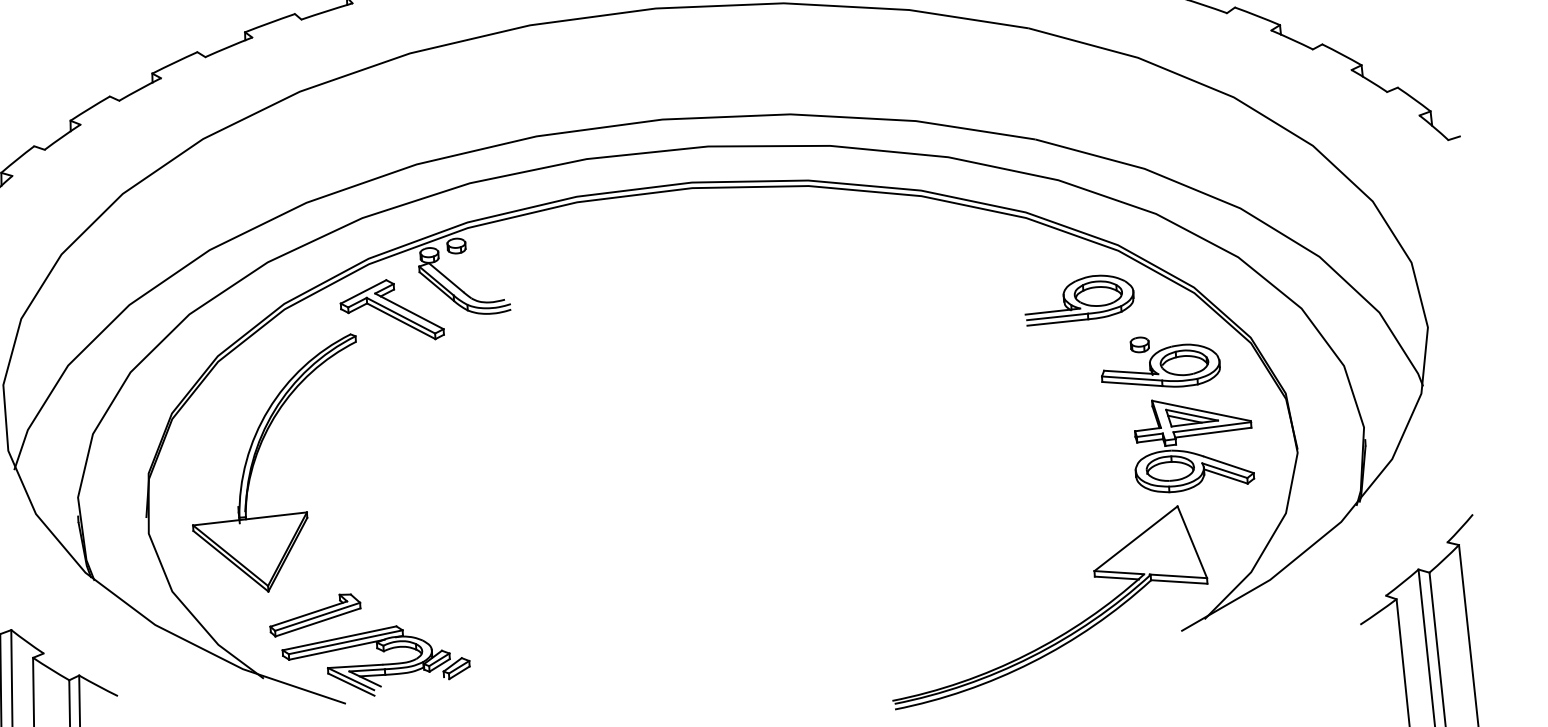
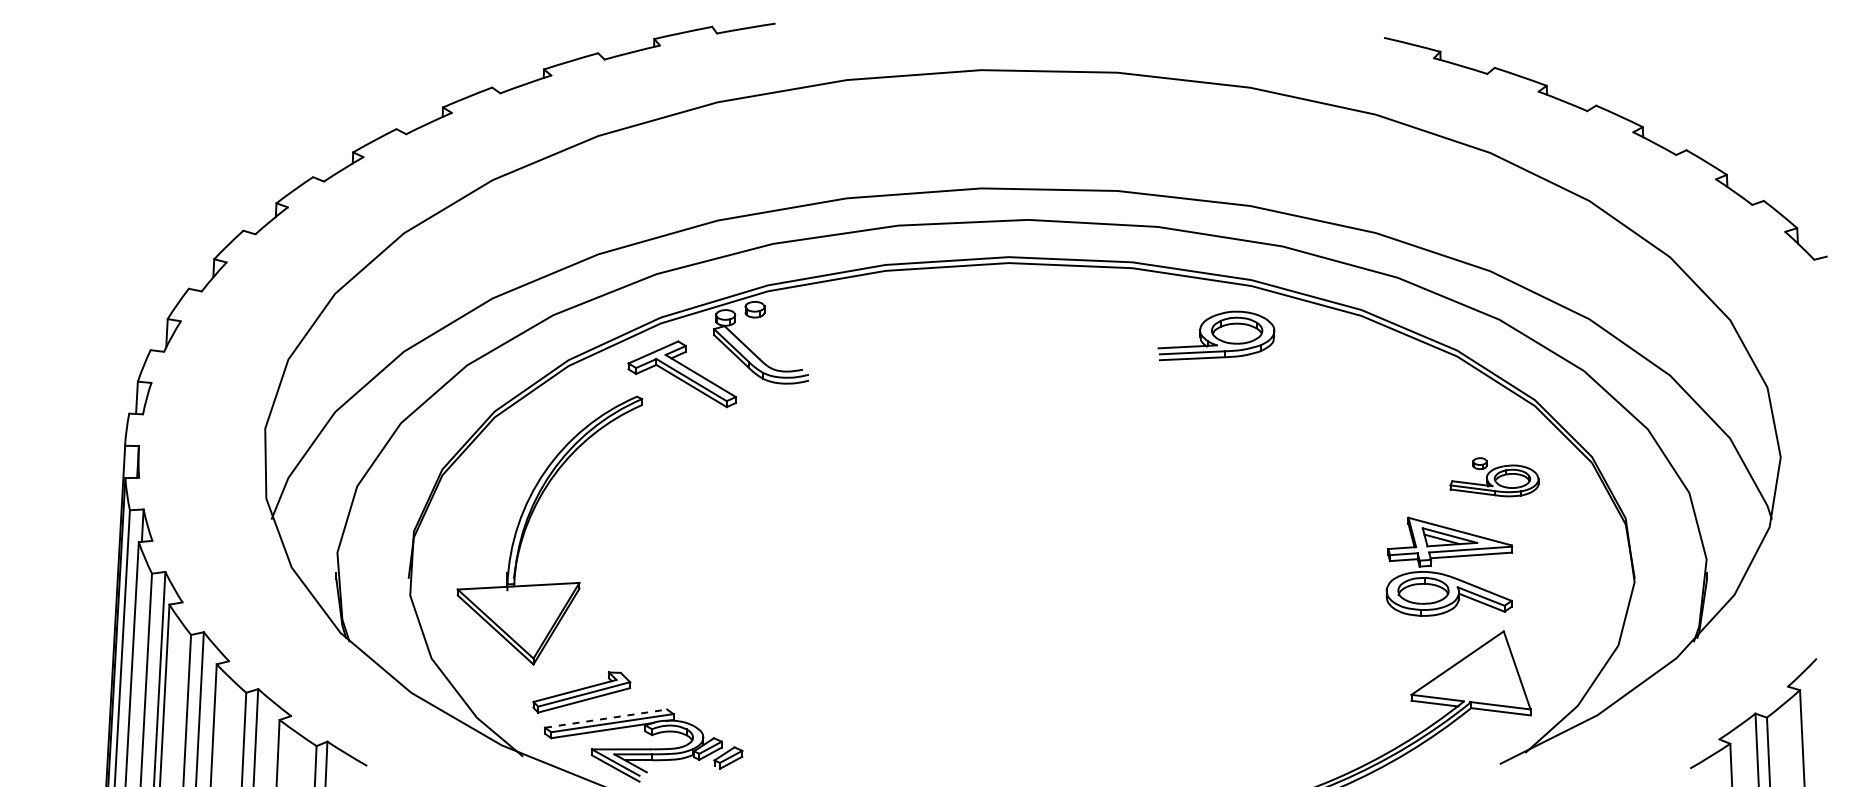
part: (1079, 299) -> (1216, 335), moved
part: (1160, 362) -> (1494, 477), size x0.7
part: (1191, 451) -> (1447, 574), moved
line: (339, 638) -> (606, 718), solid -> dashed

